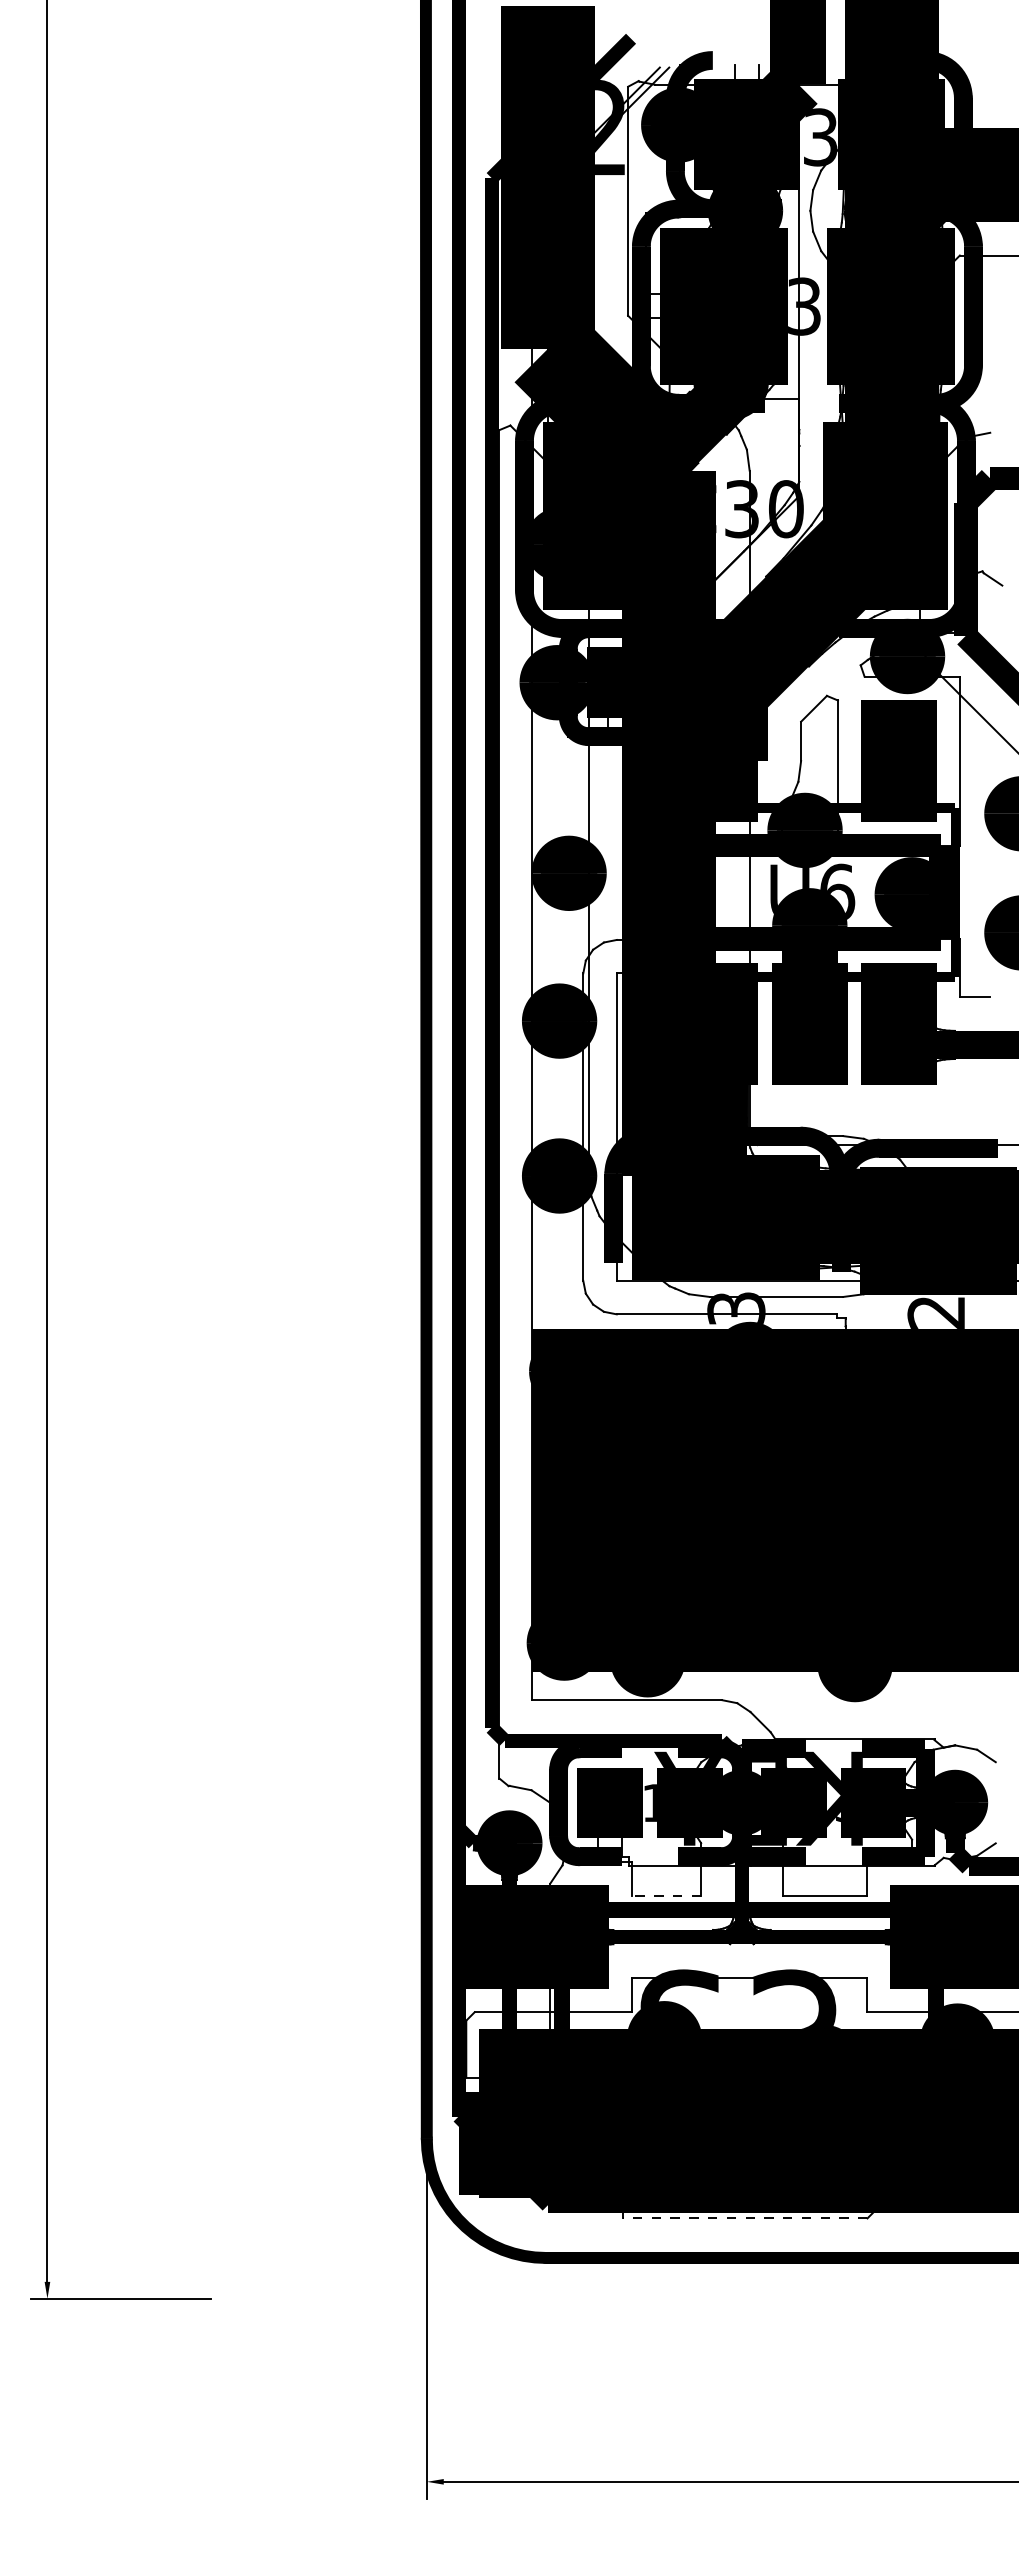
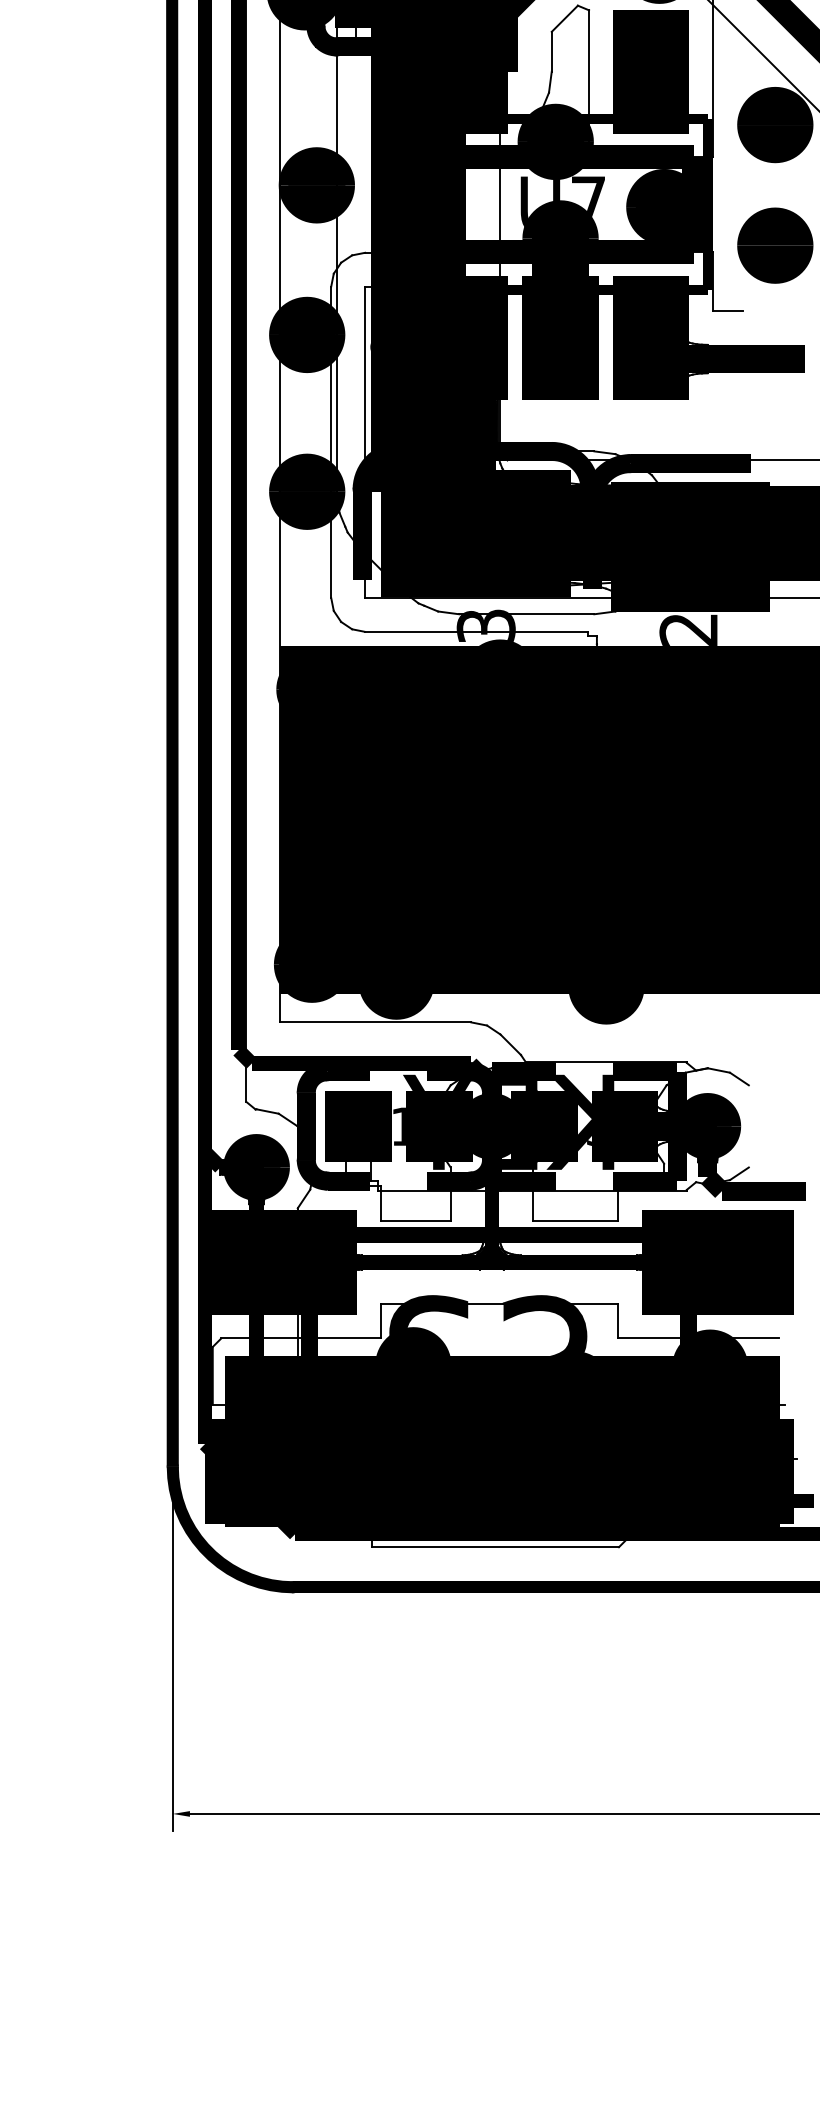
text: (837, 891) -> (588, 203), U6 -> U7
line: (666, 1896) -> (415, 1221), dashed -> solid
line: (744, 2218) -> (494, 1547), dashed -> solid

